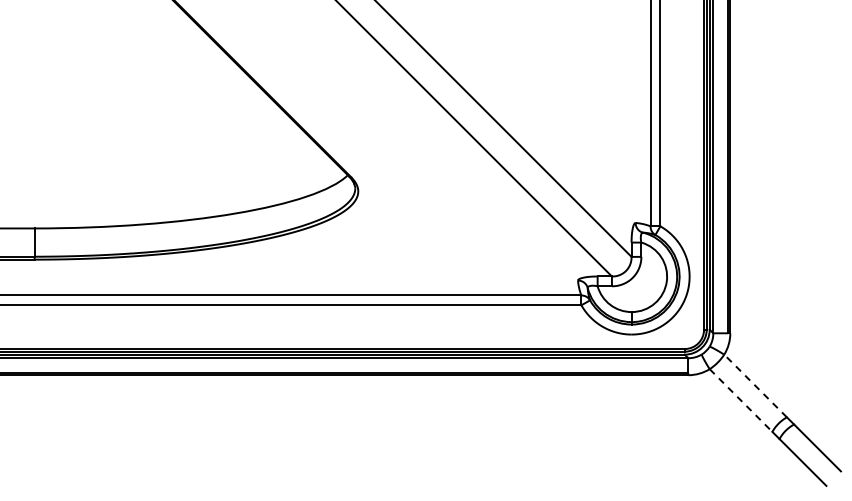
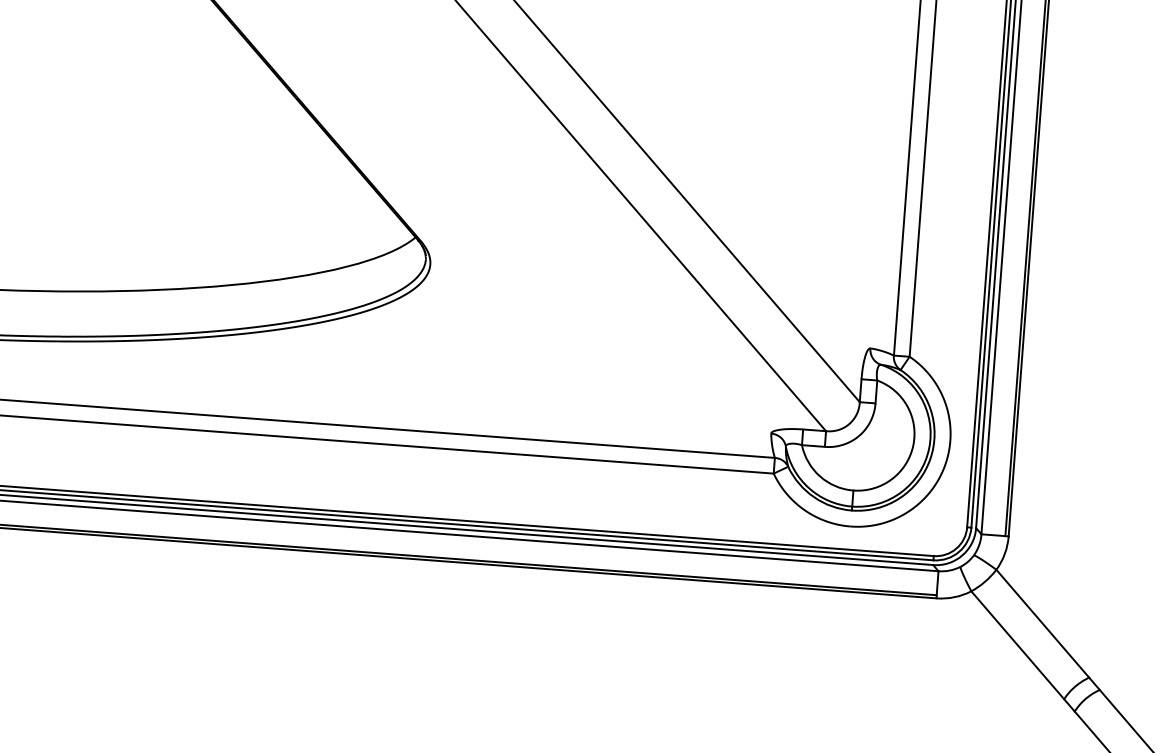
line: (755, 385) -> (1042, 622), dashed -> solid
line: (741, 400) -> (1018, 645), dashed -> solid

